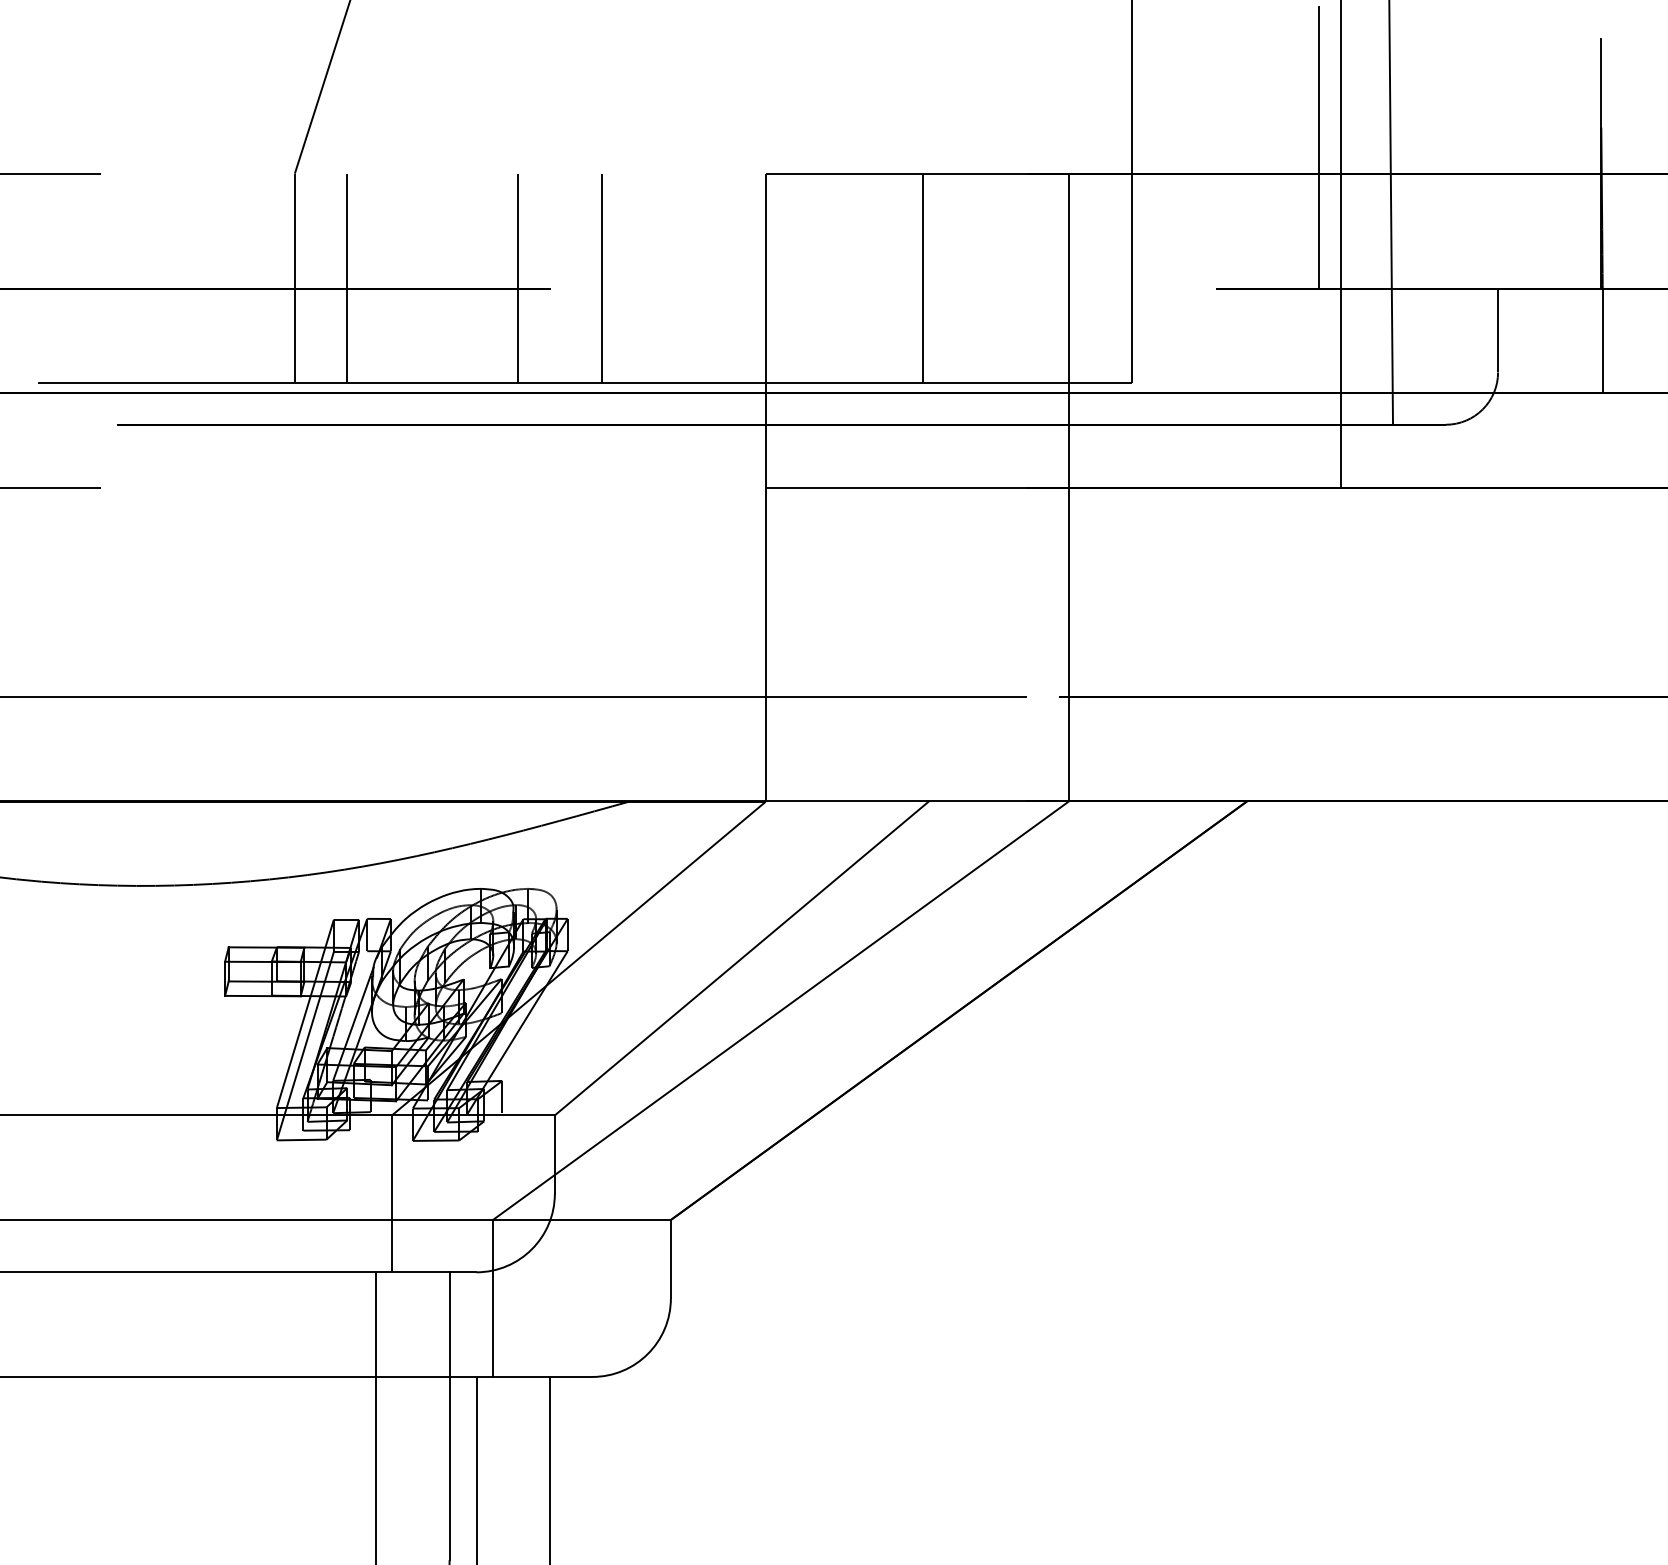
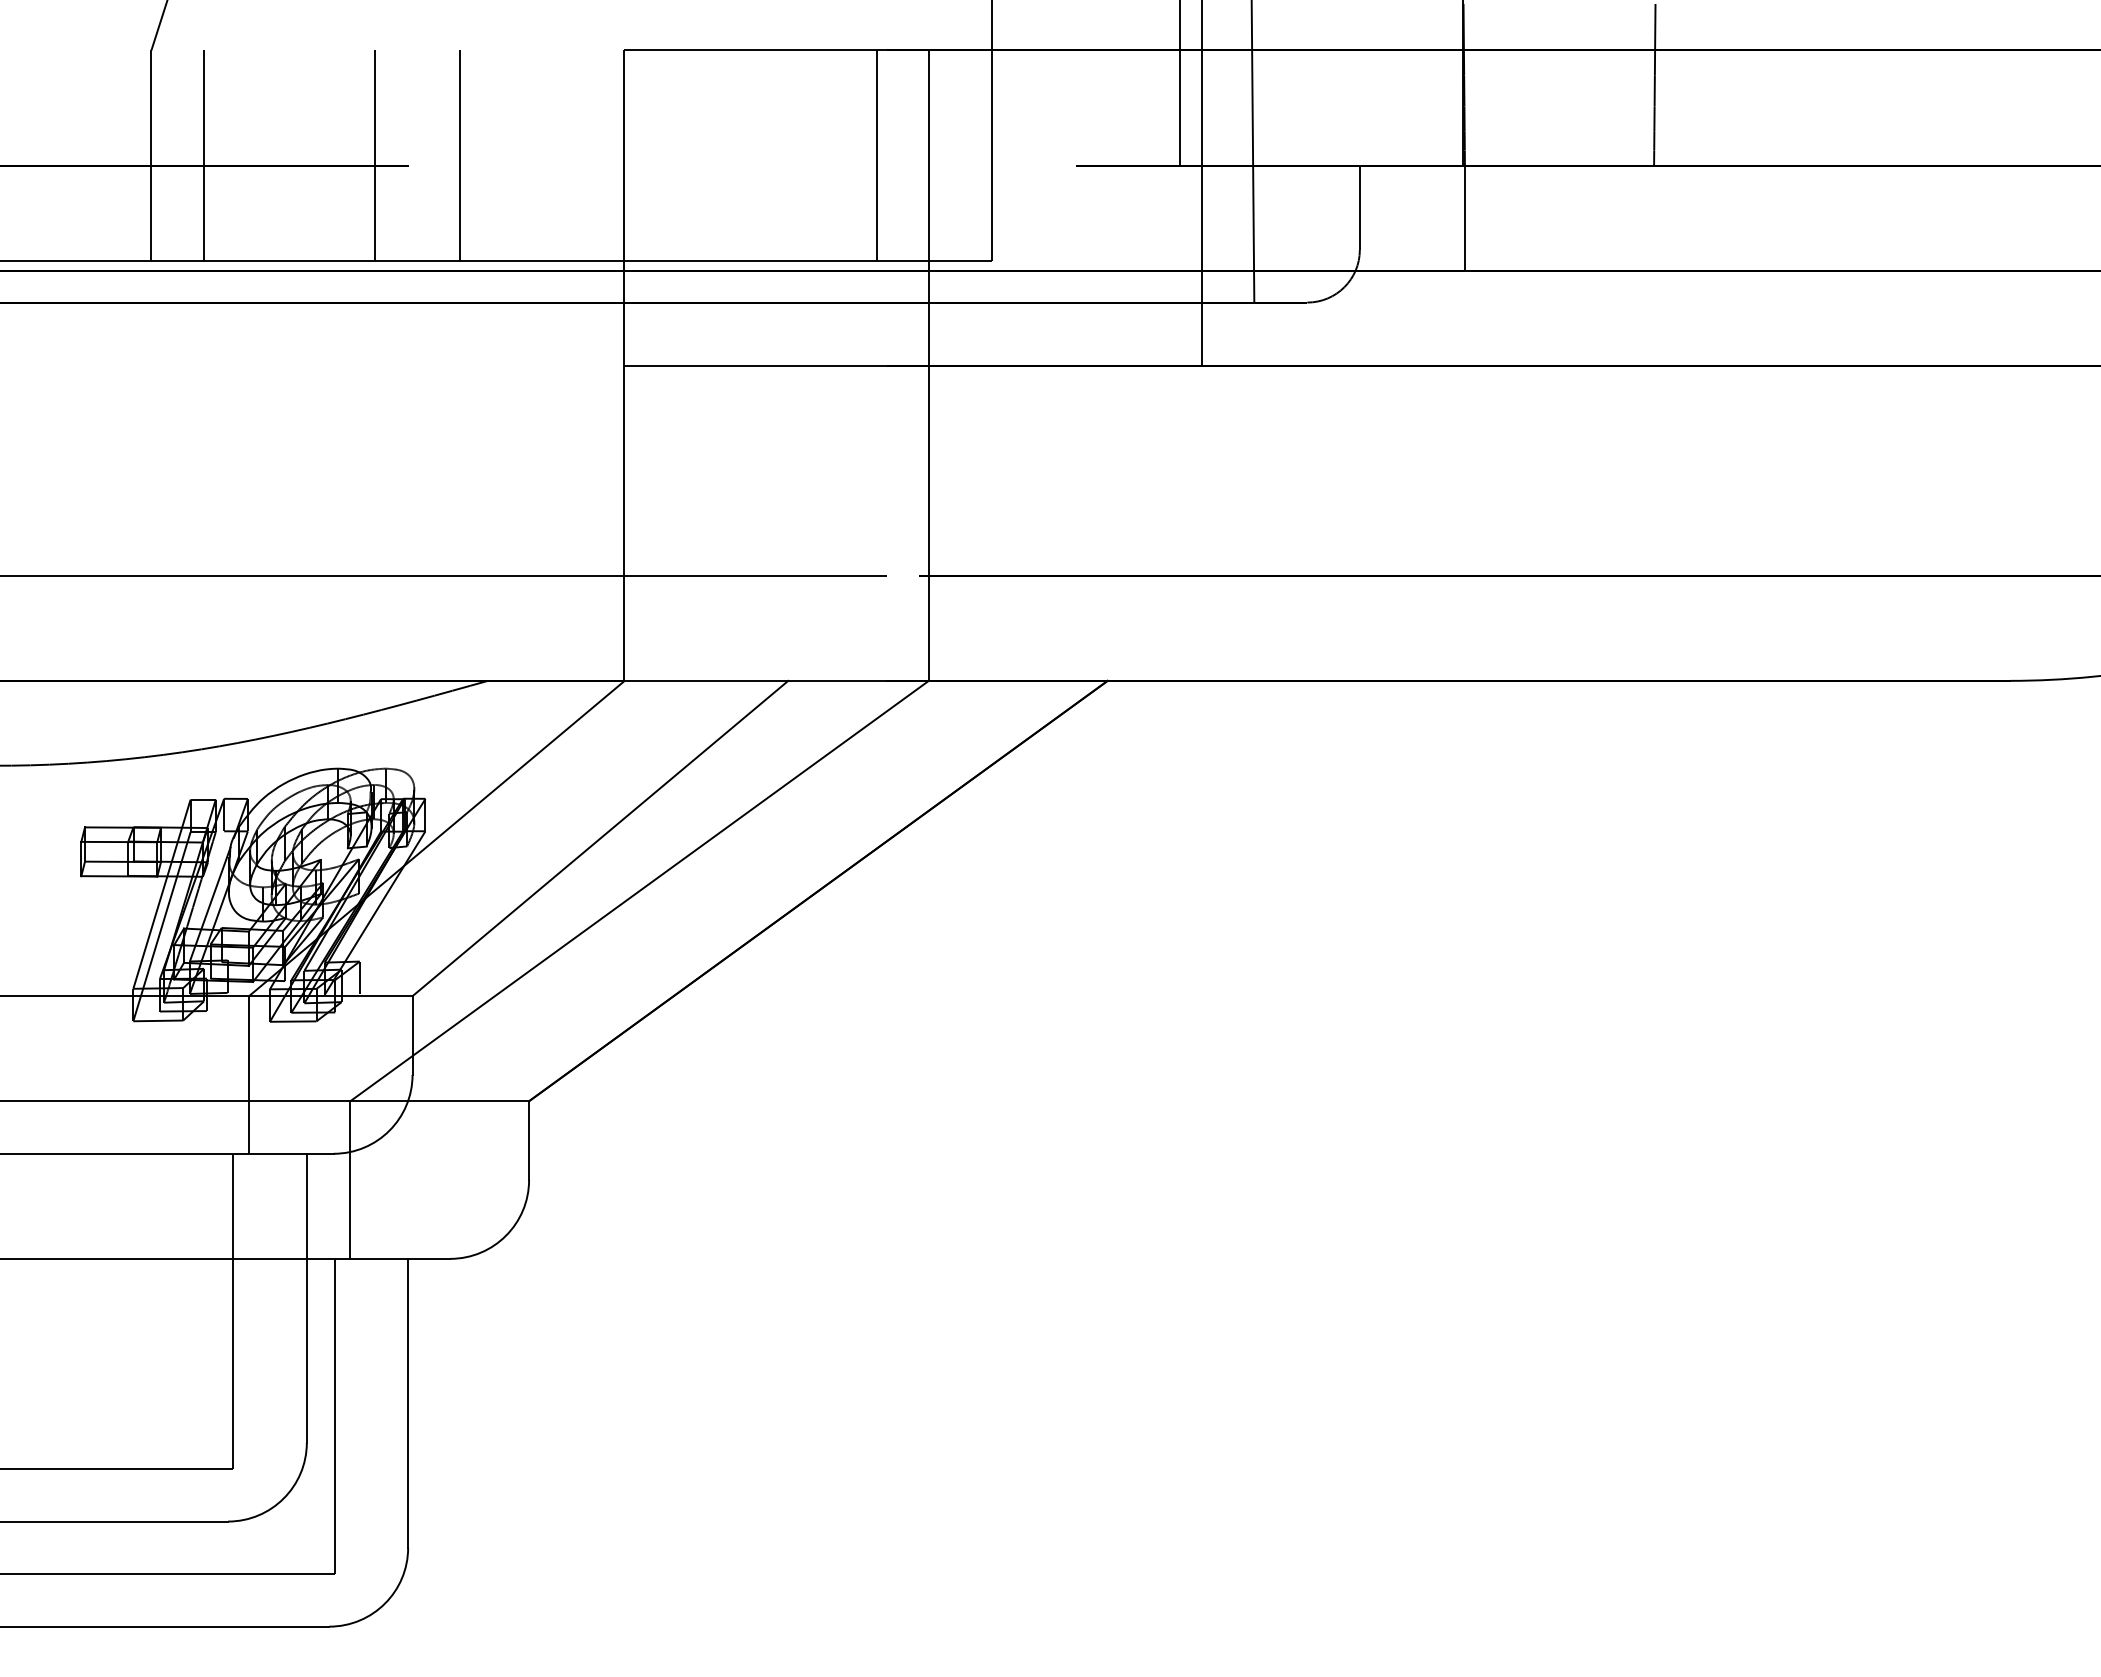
line: (922, 278) -> (876, 155), moved

